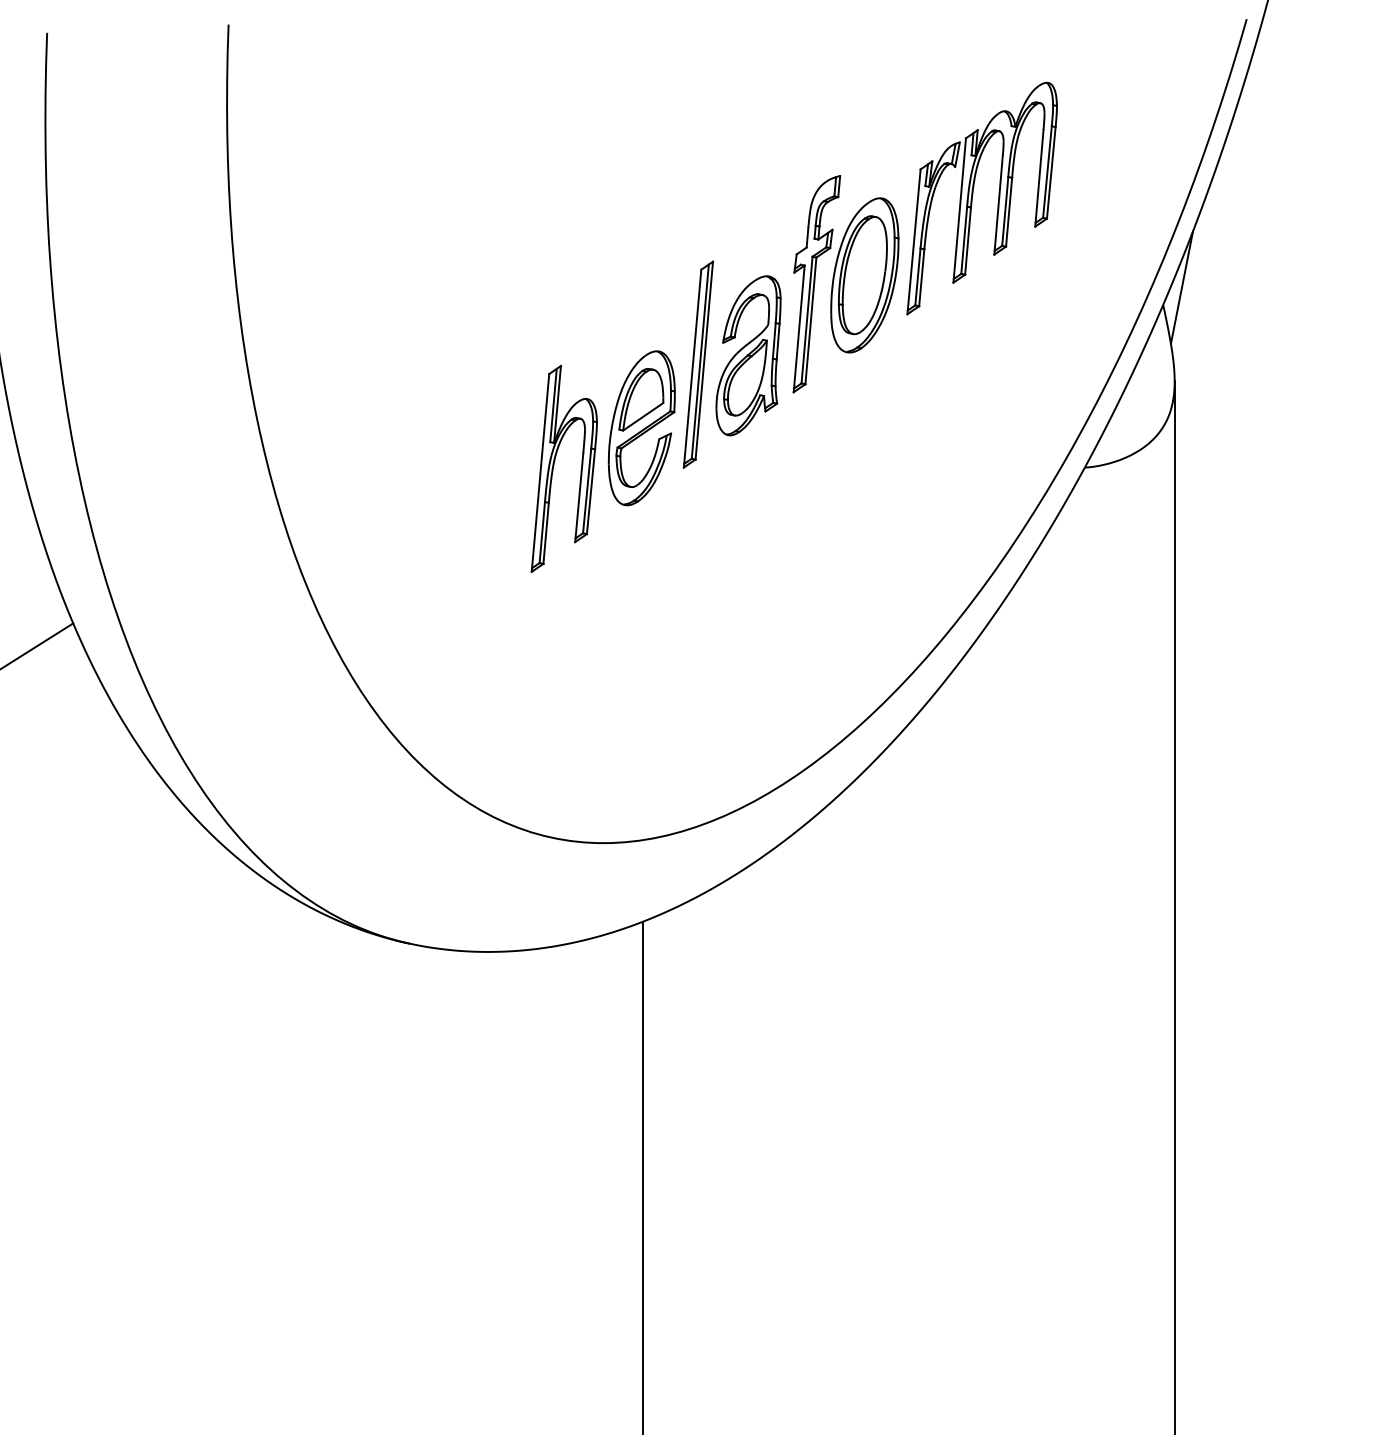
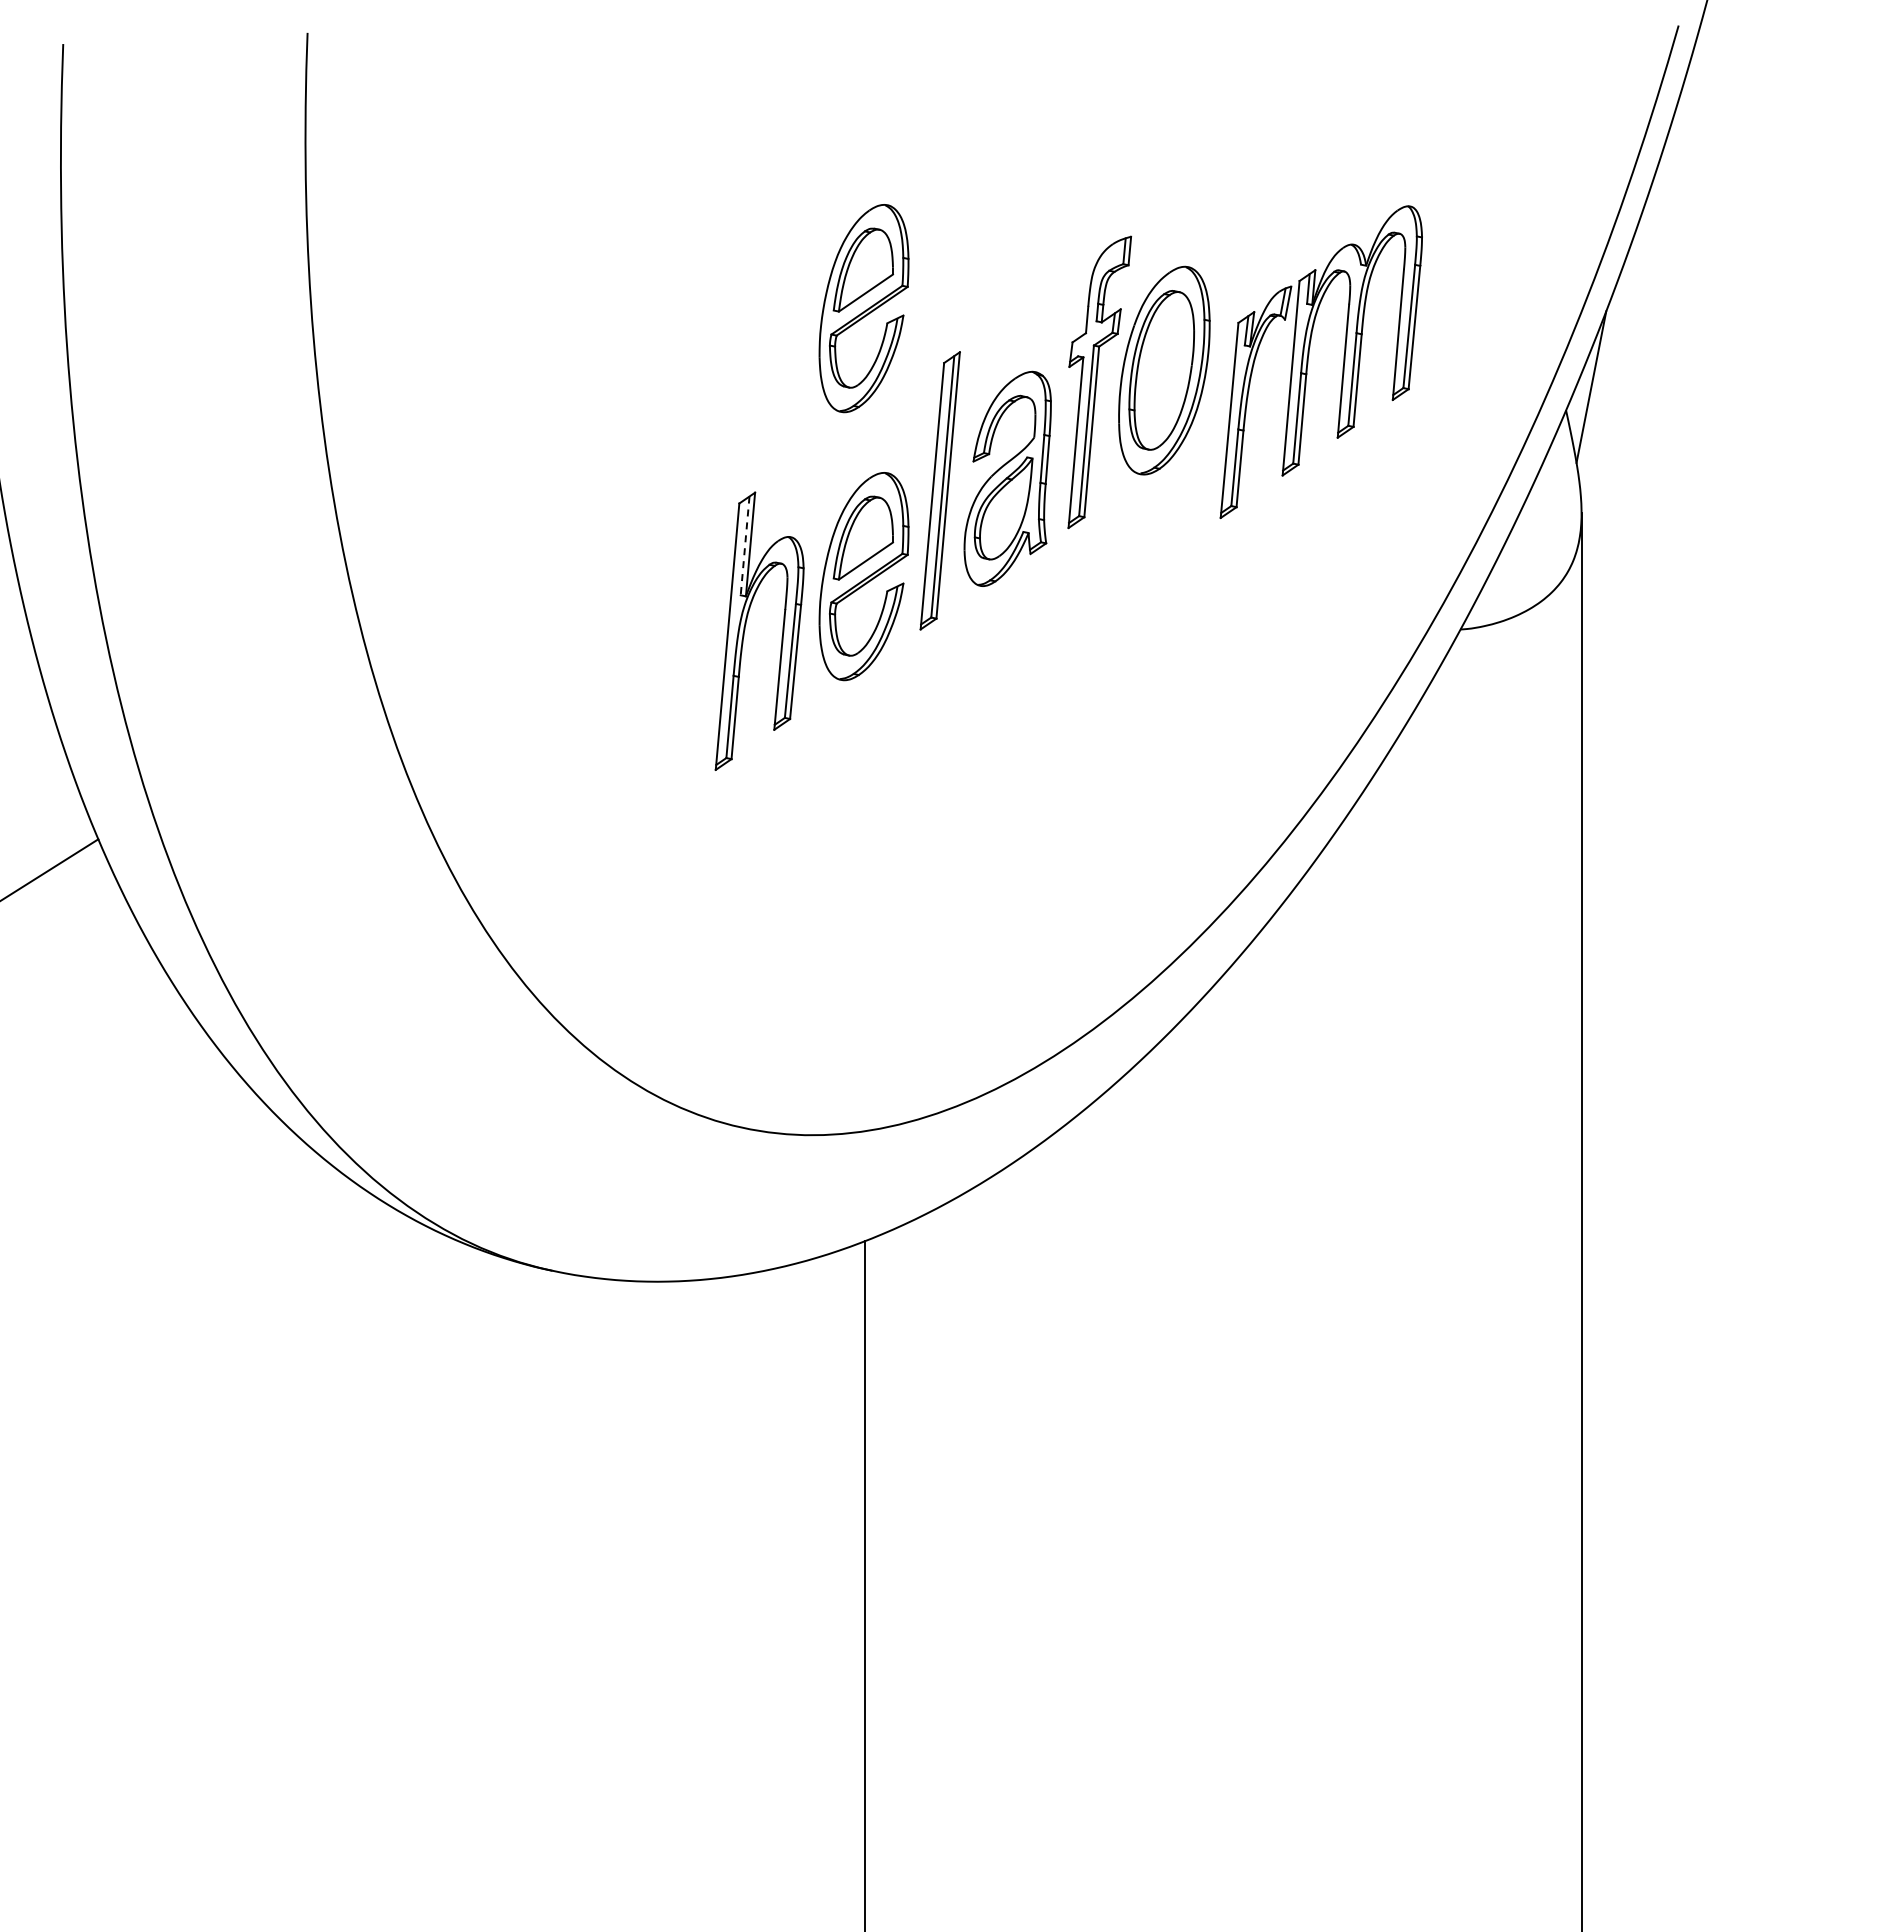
part: (972, 198) -> (1308, 361), moved
part: (641, 229) -> (863, 308), added
line: (553, 405) -> (745, 545), solid -> dashed

